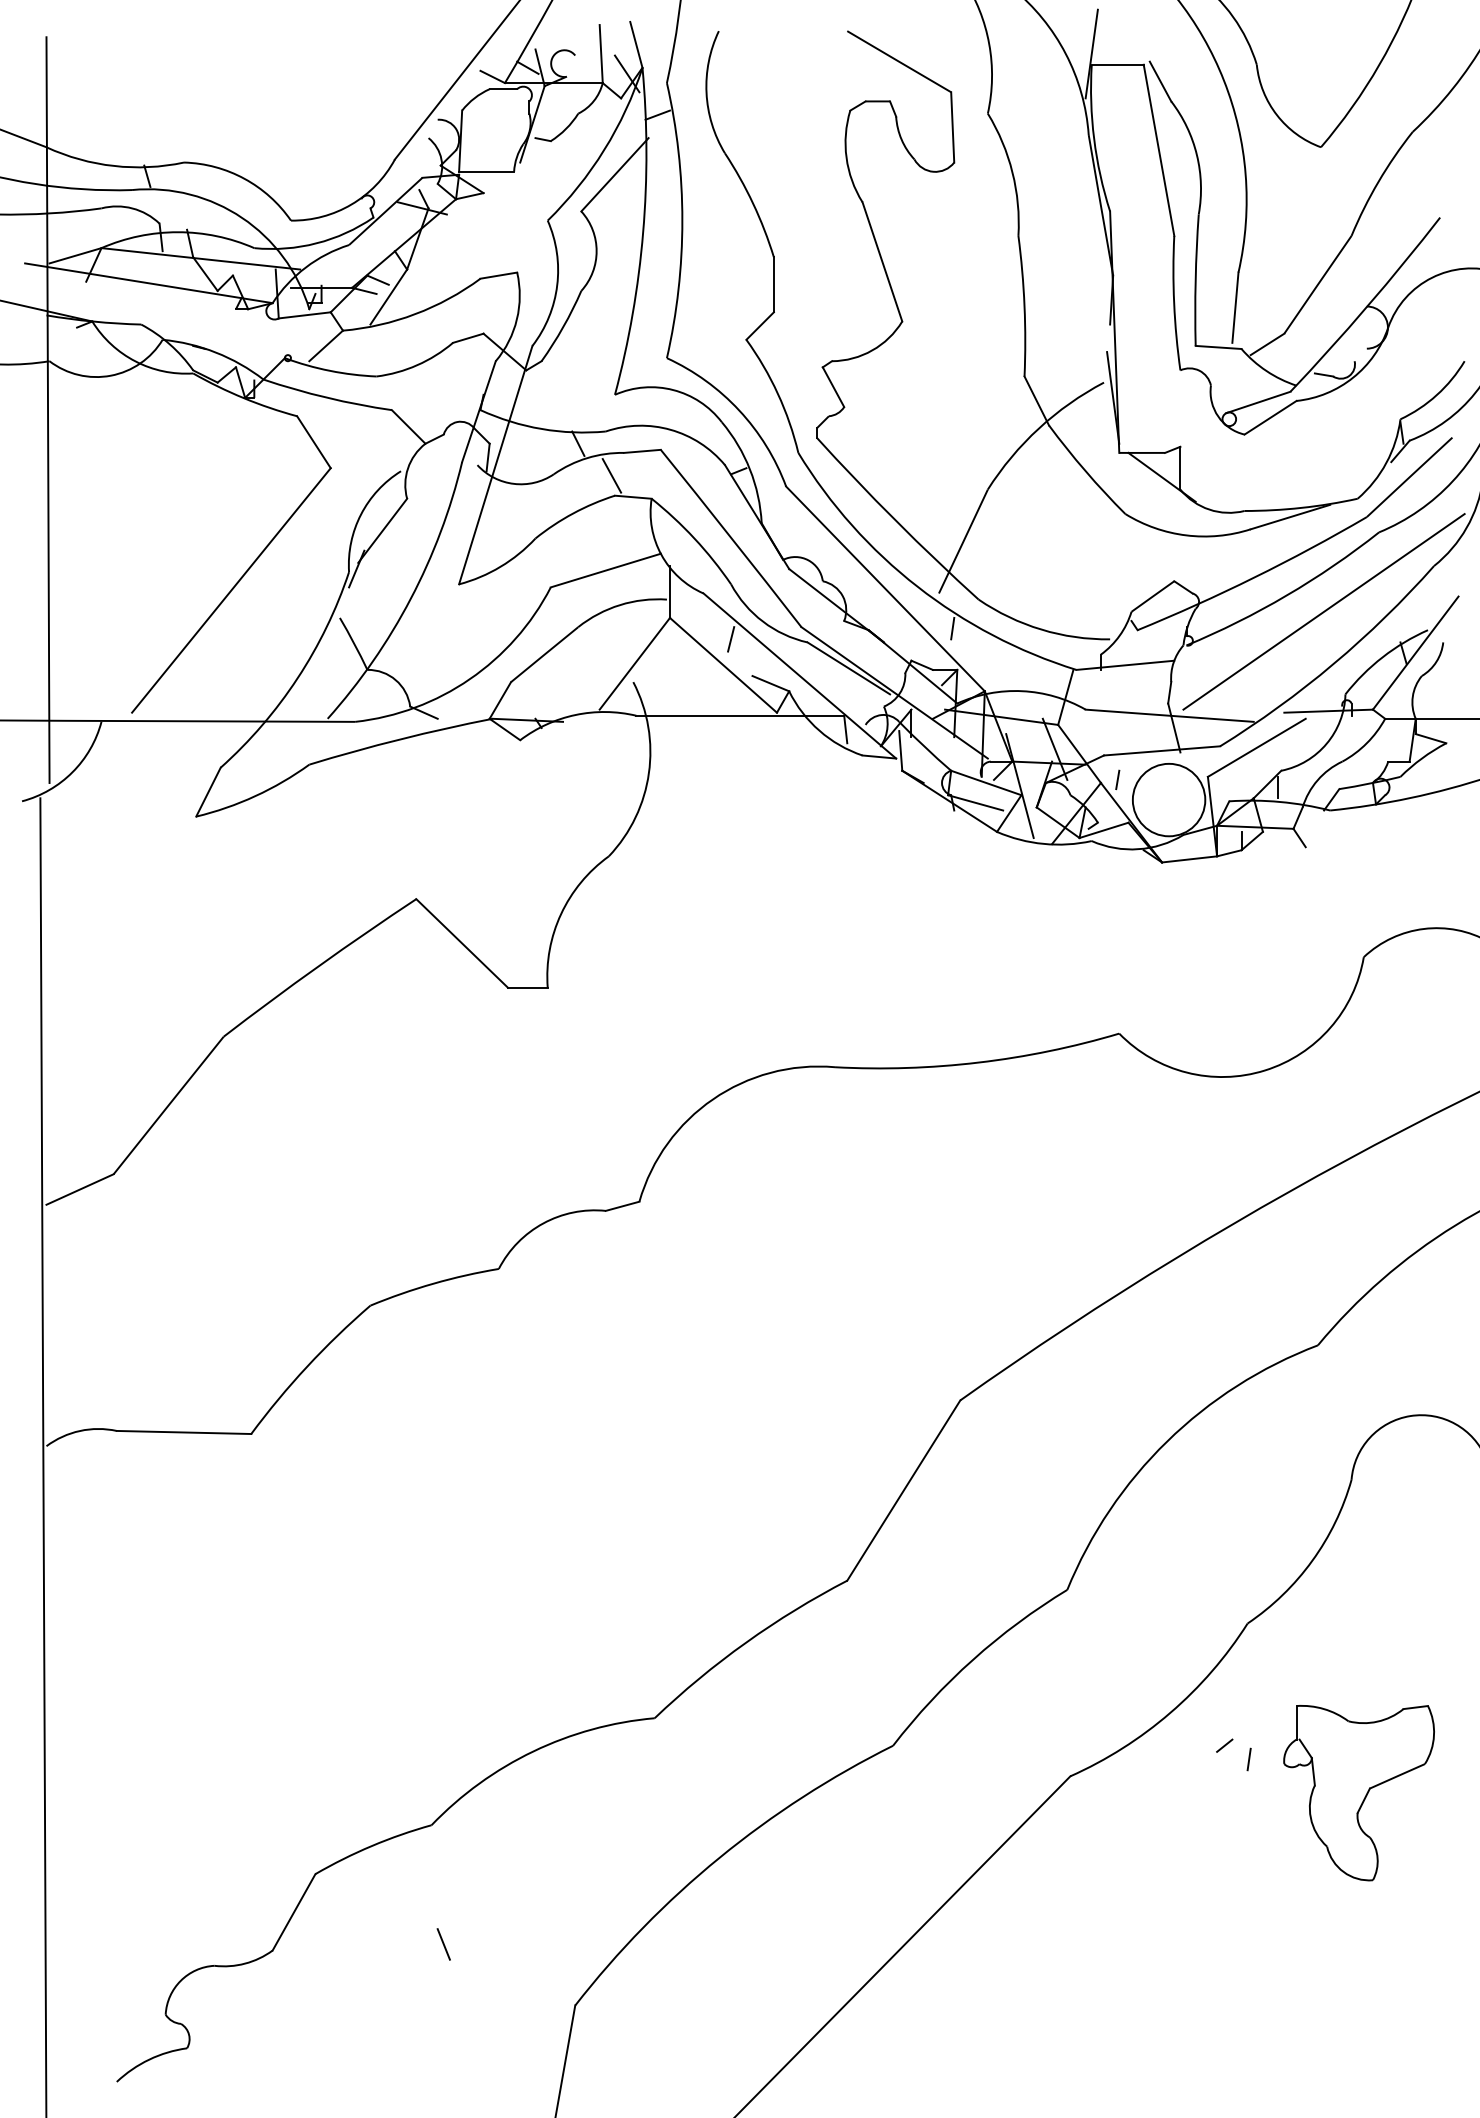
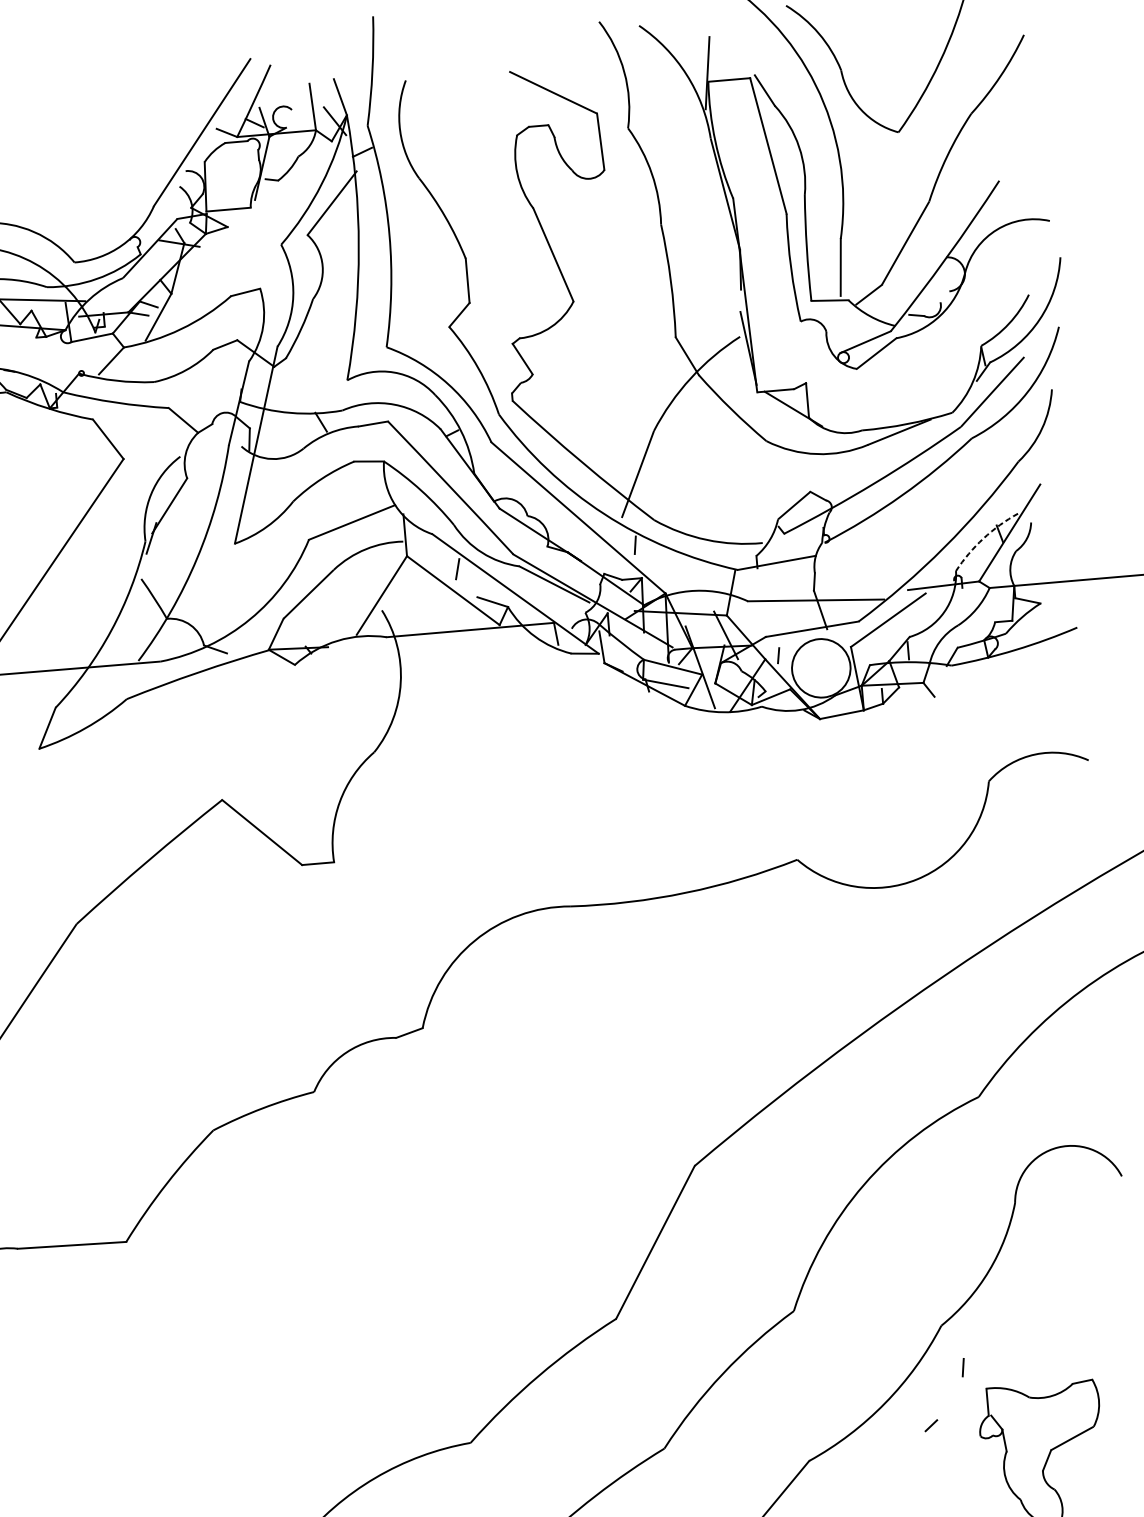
line: (611, 475) -> (350, 445), removed
line: (1323, 611) -> (932, 505), removed
arc: (1382, 657) -> (983, 538), solid -> dashed
line: (1248, 1759) -> (962, 1367), moved

